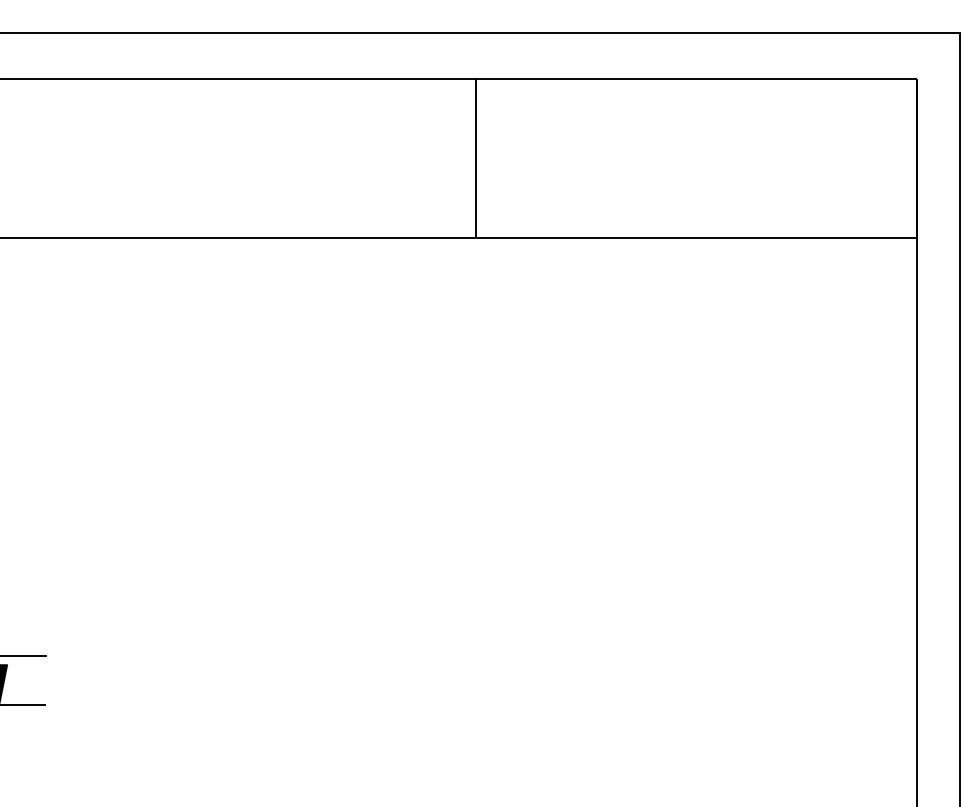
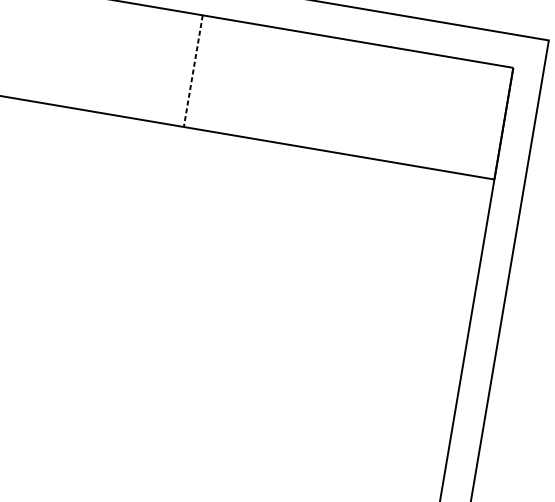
line: (476, 158) -> (193, 71), solid -> dashed

